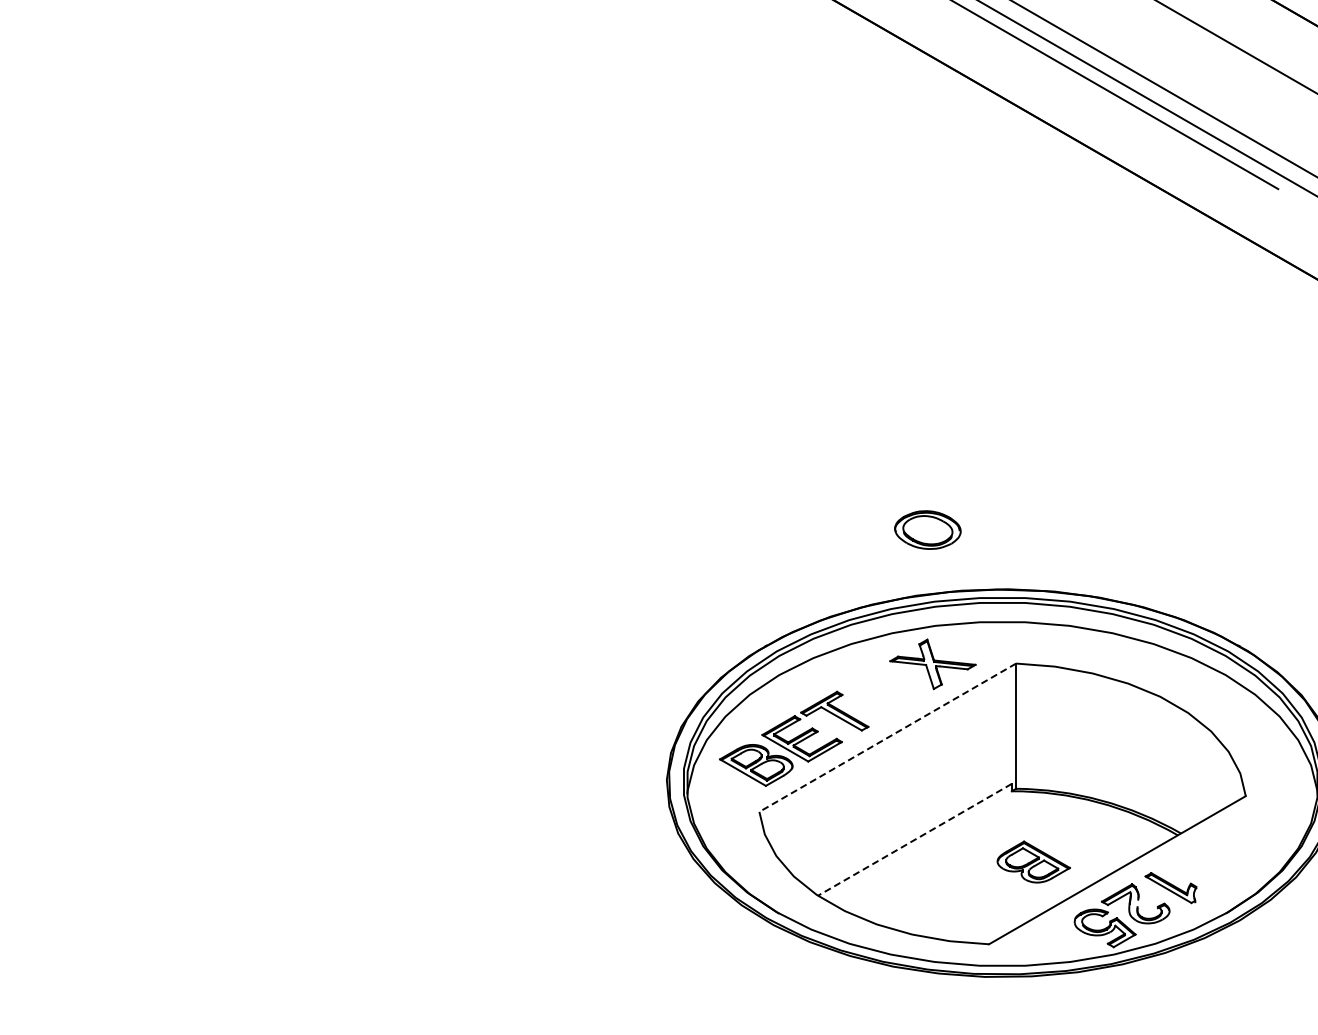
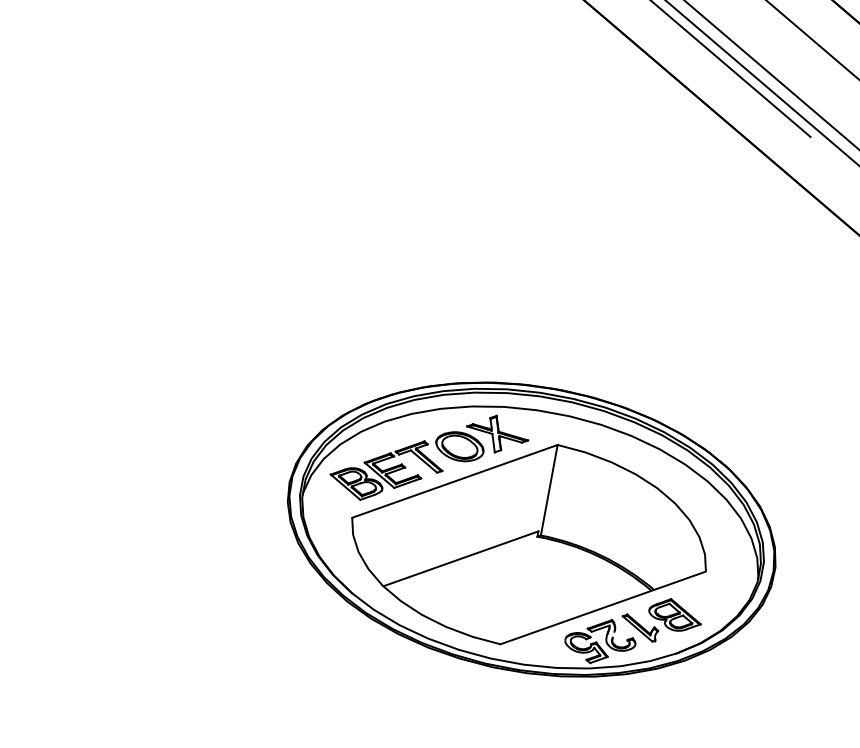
part: (927, 529) -> (459, 446), moved
line: (887, 737) -> (454, 481), dashed -> solid
line: (914, 839) -> (460, 558), dashed -> solid
part: (1033, 861) -> (675, 614), moved

